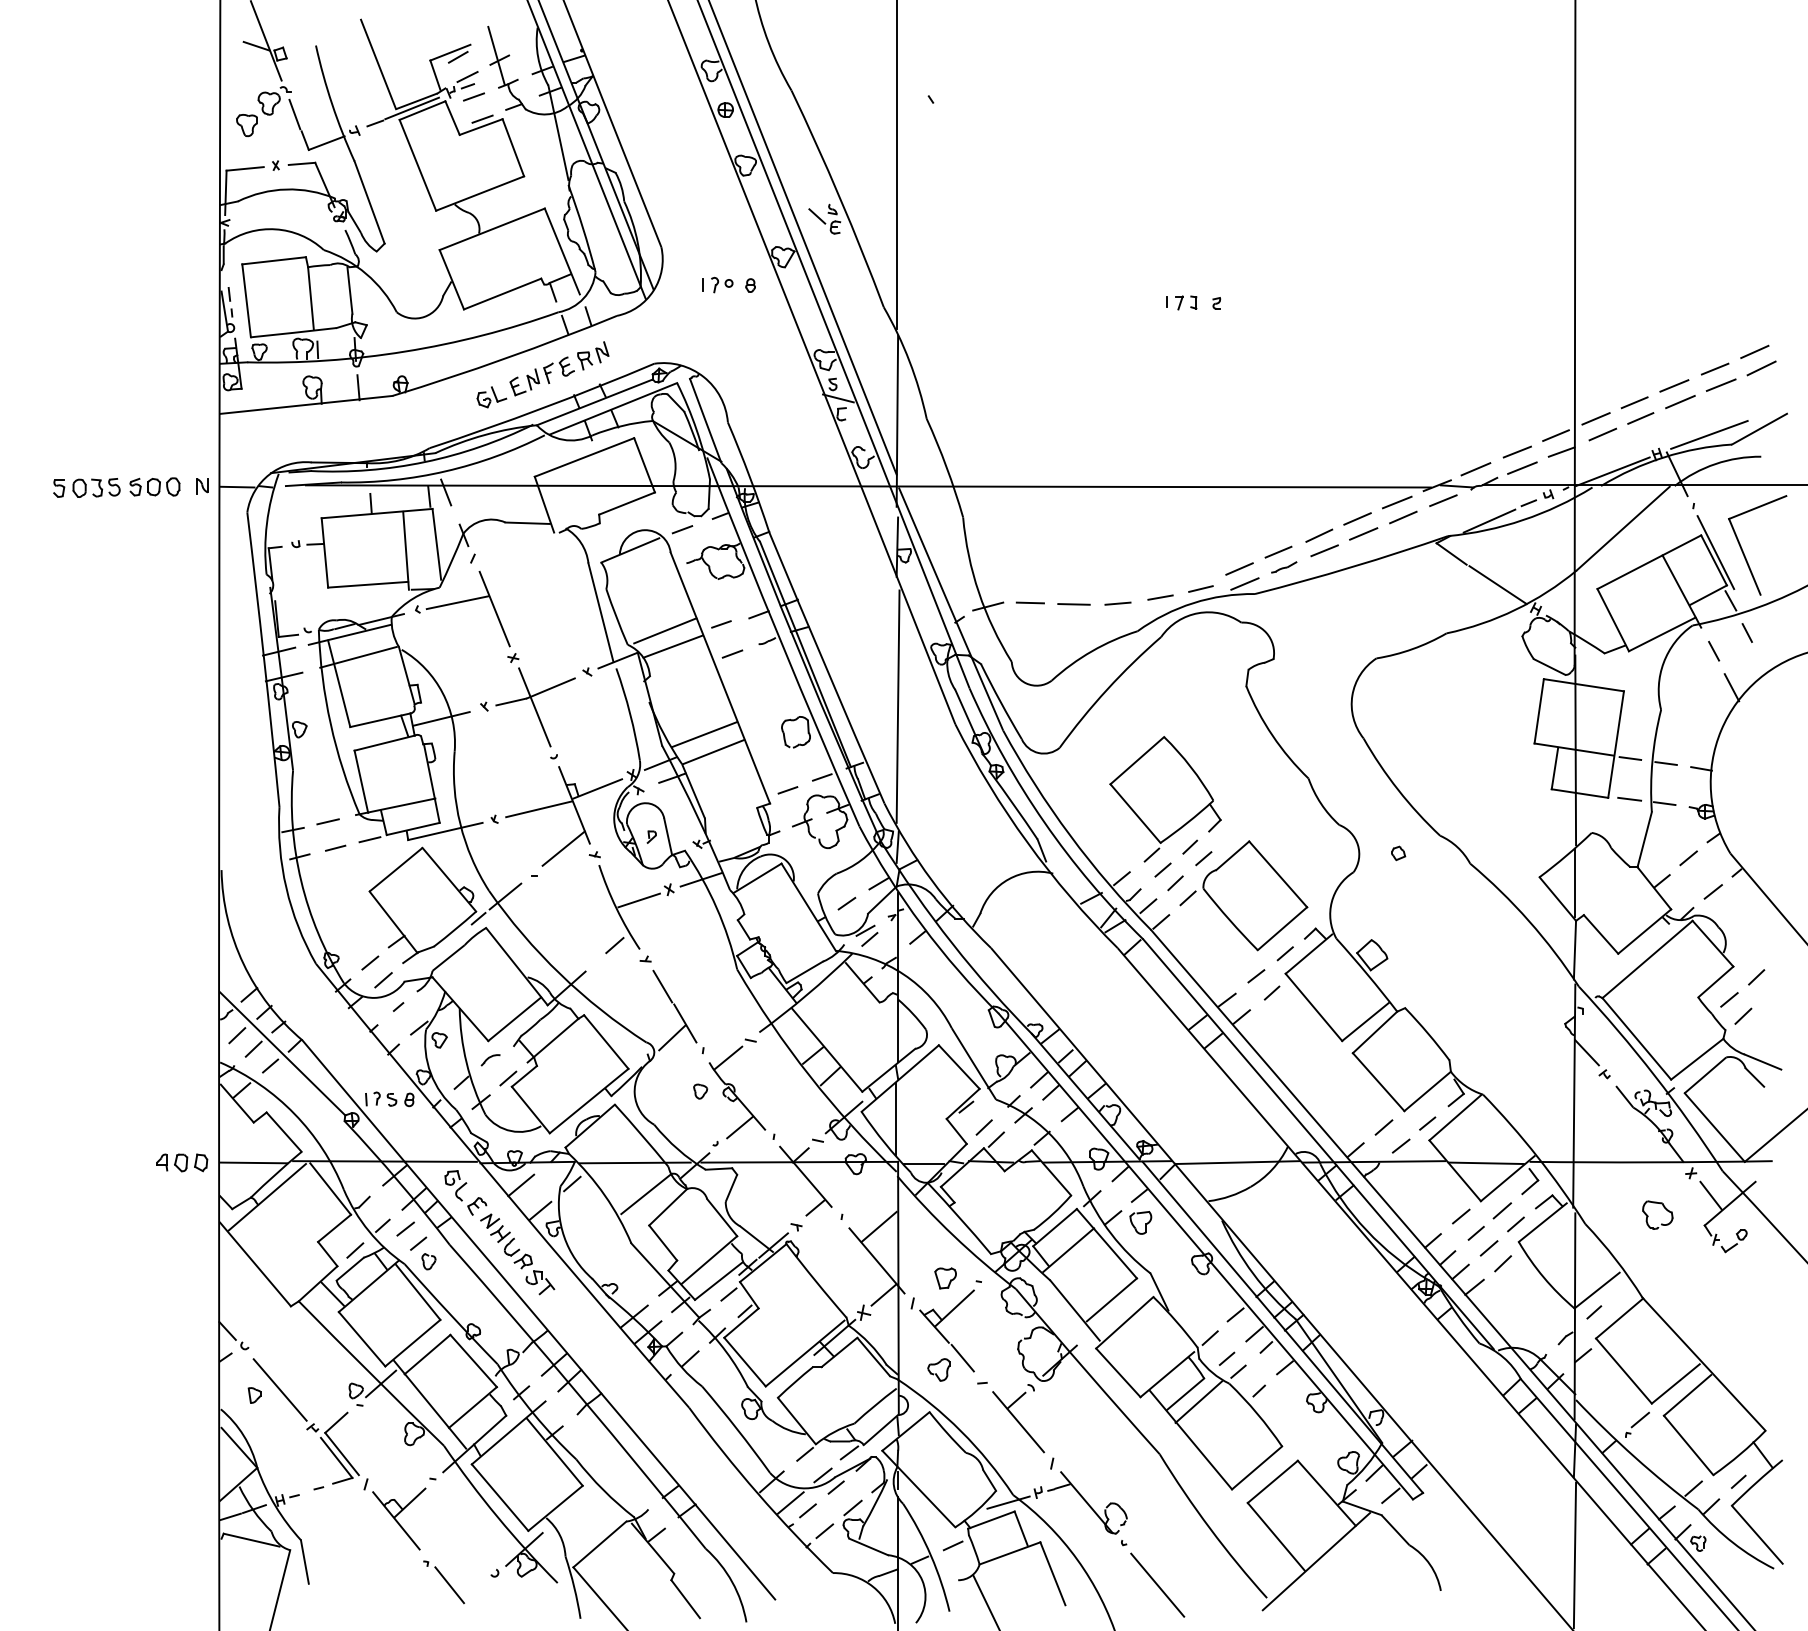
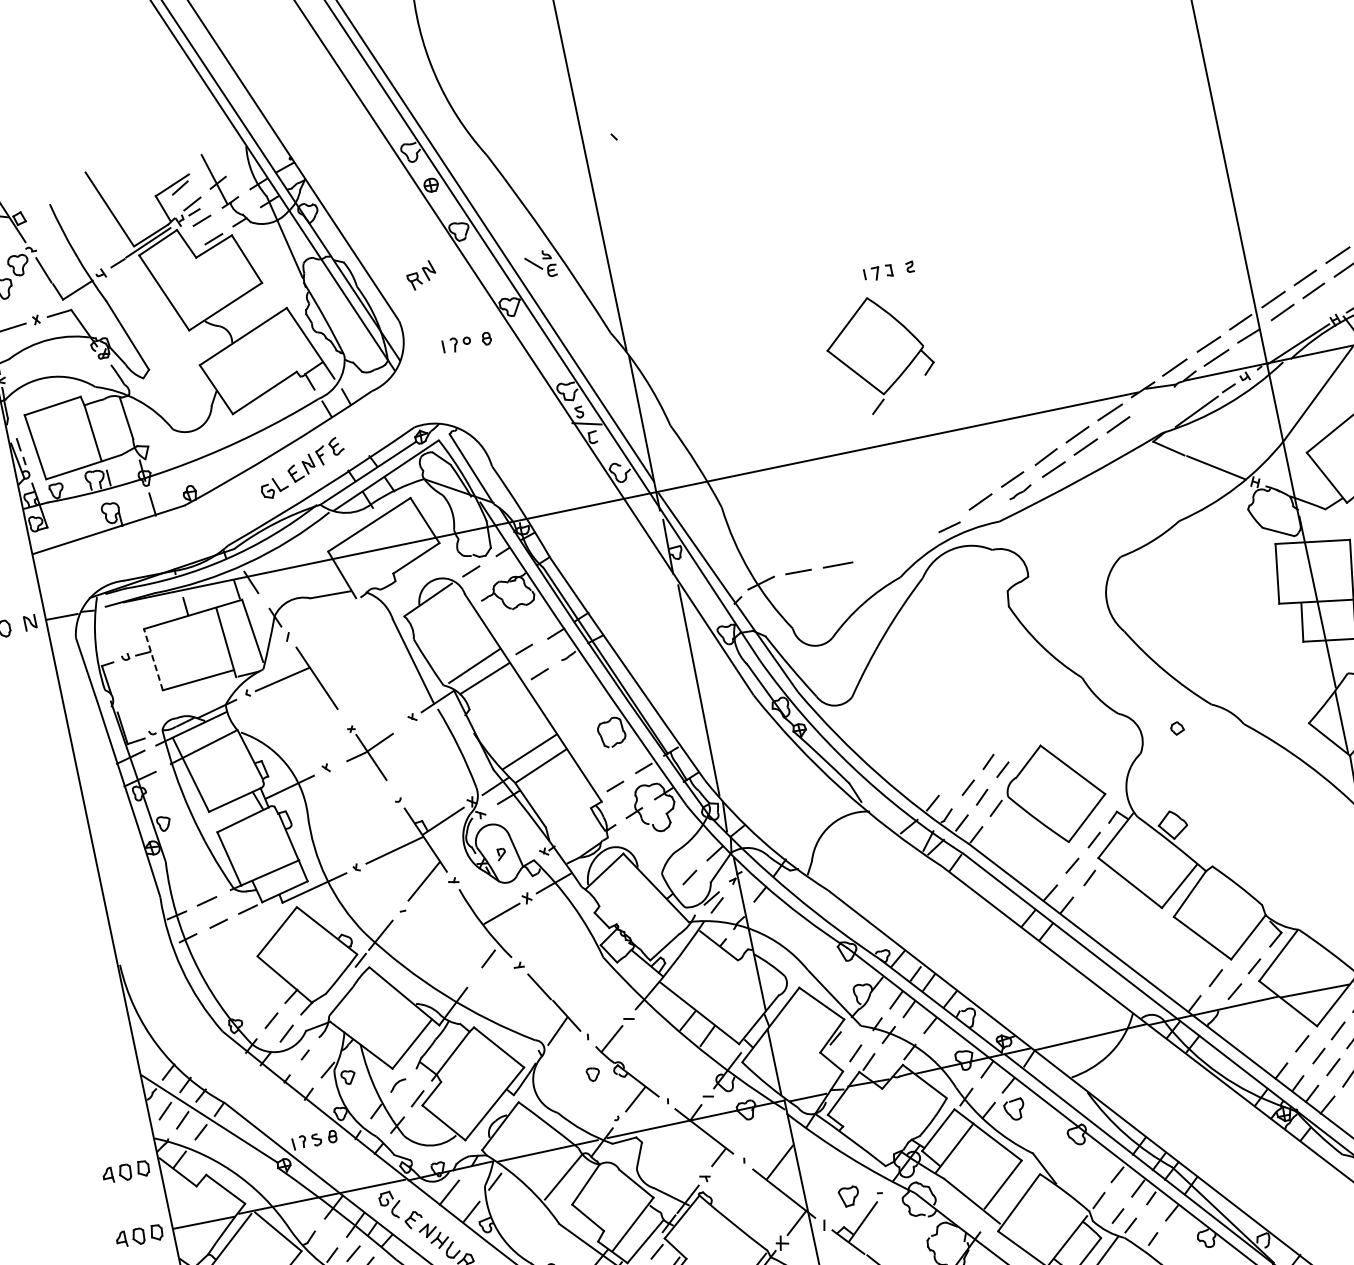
part: (593, 355) -> (421, 275), moved
line: (1443, 500) -> (1151, 401), removed
line: (324, 552) -> (153, 659), solid -> dashed
line: (1244, 583) -> (987, 514), removed
line: (1160, 597) -> (914, 542), removed
line: (1117, 603) -> (877, 556), removed
part: (535, 700) -> (370, 753), size x0.7
part: (1165, 799) -> (880, 354), moved
part: (182, 1091) -> (126, 1171), added

